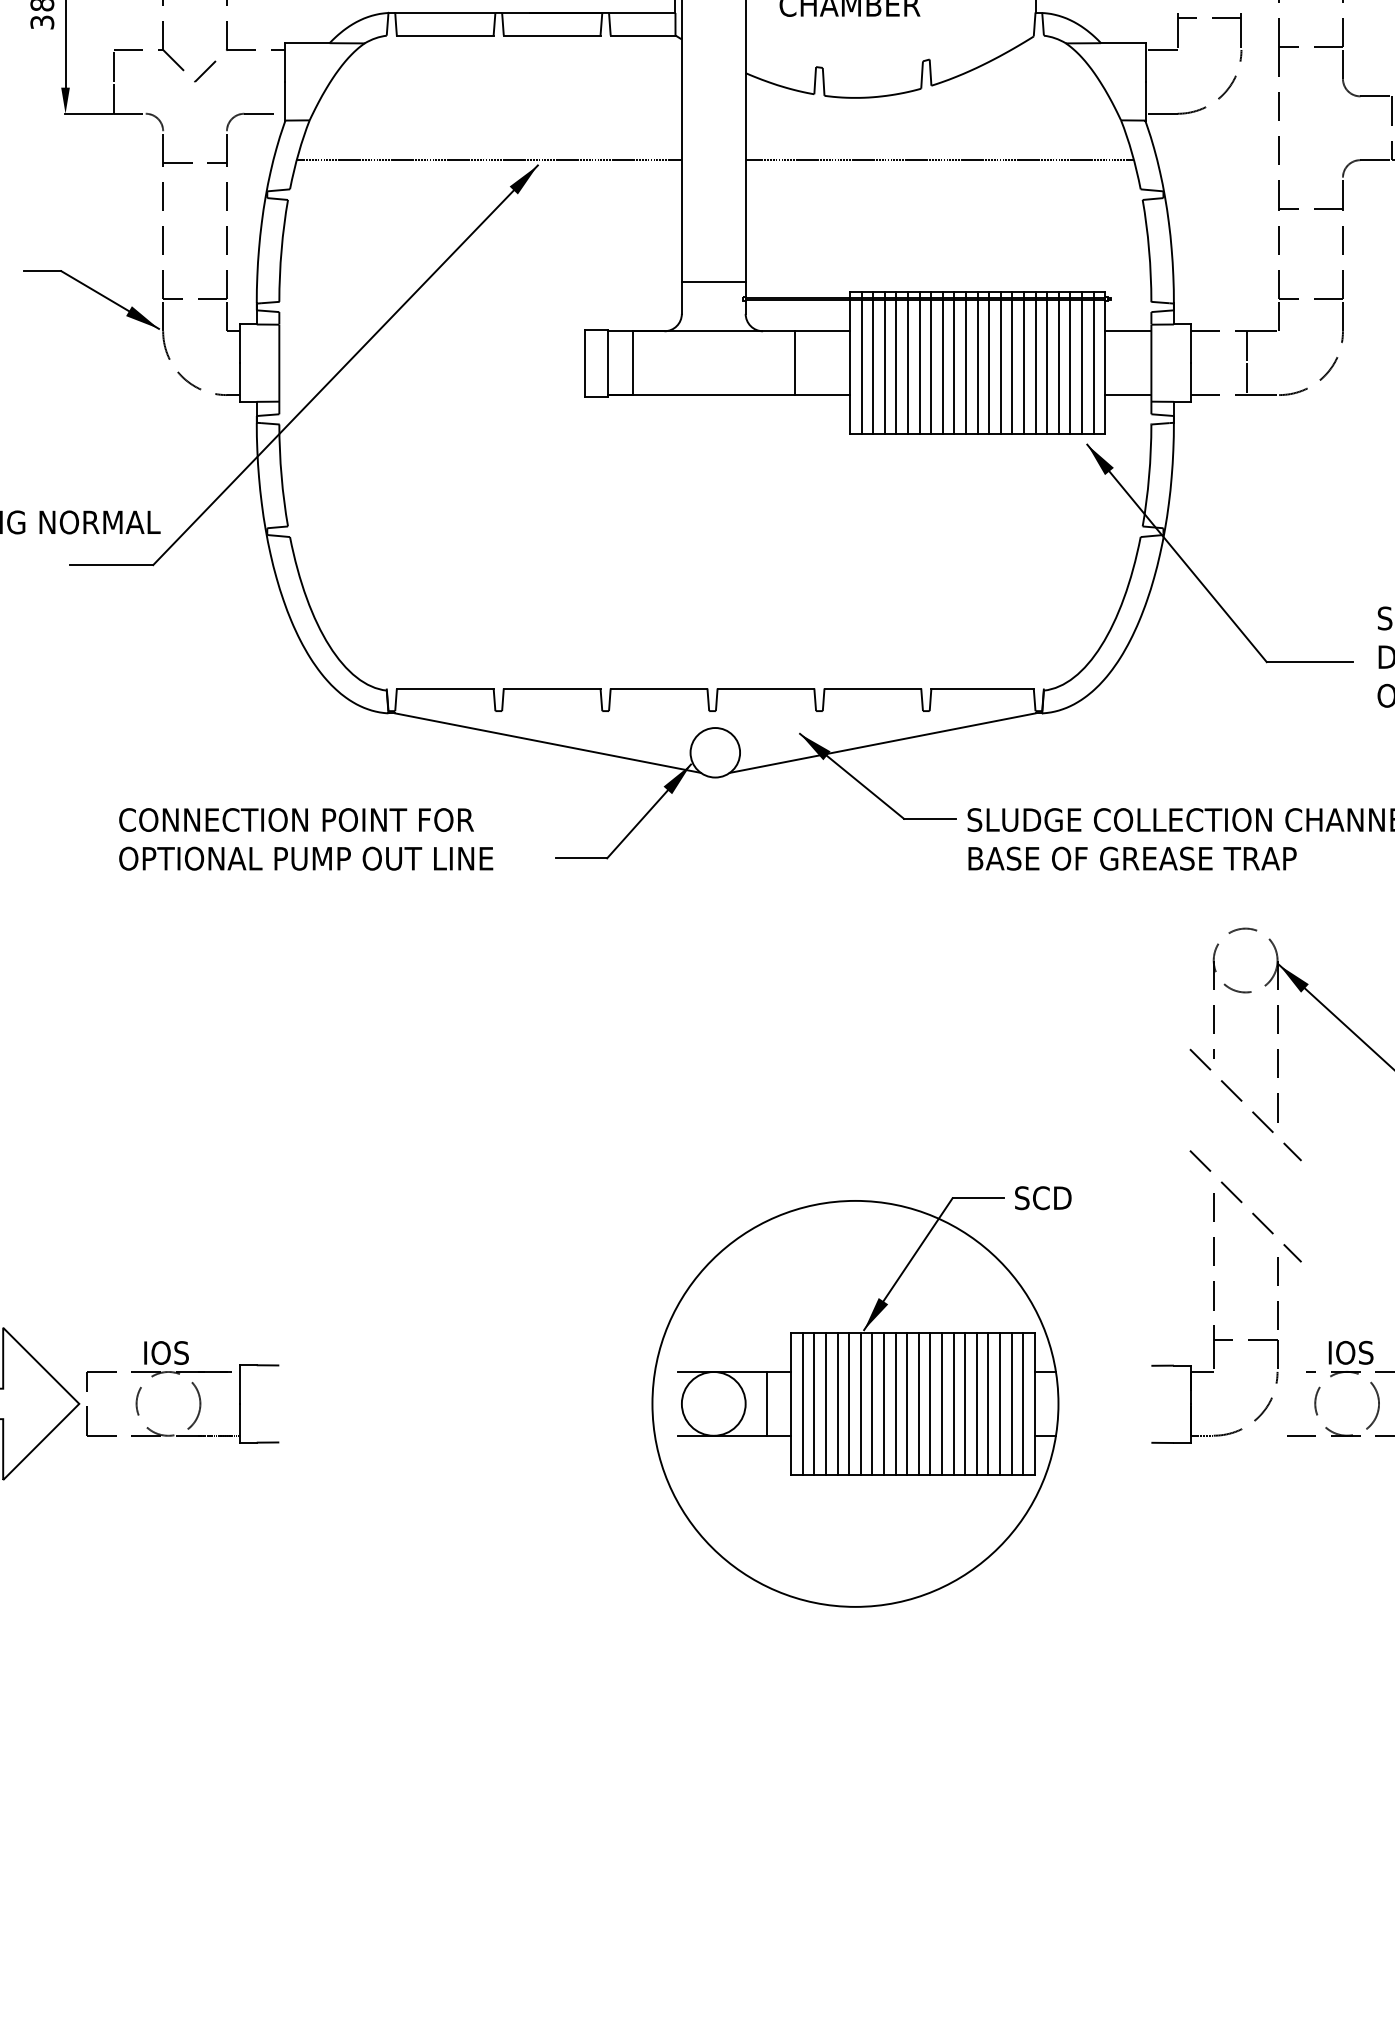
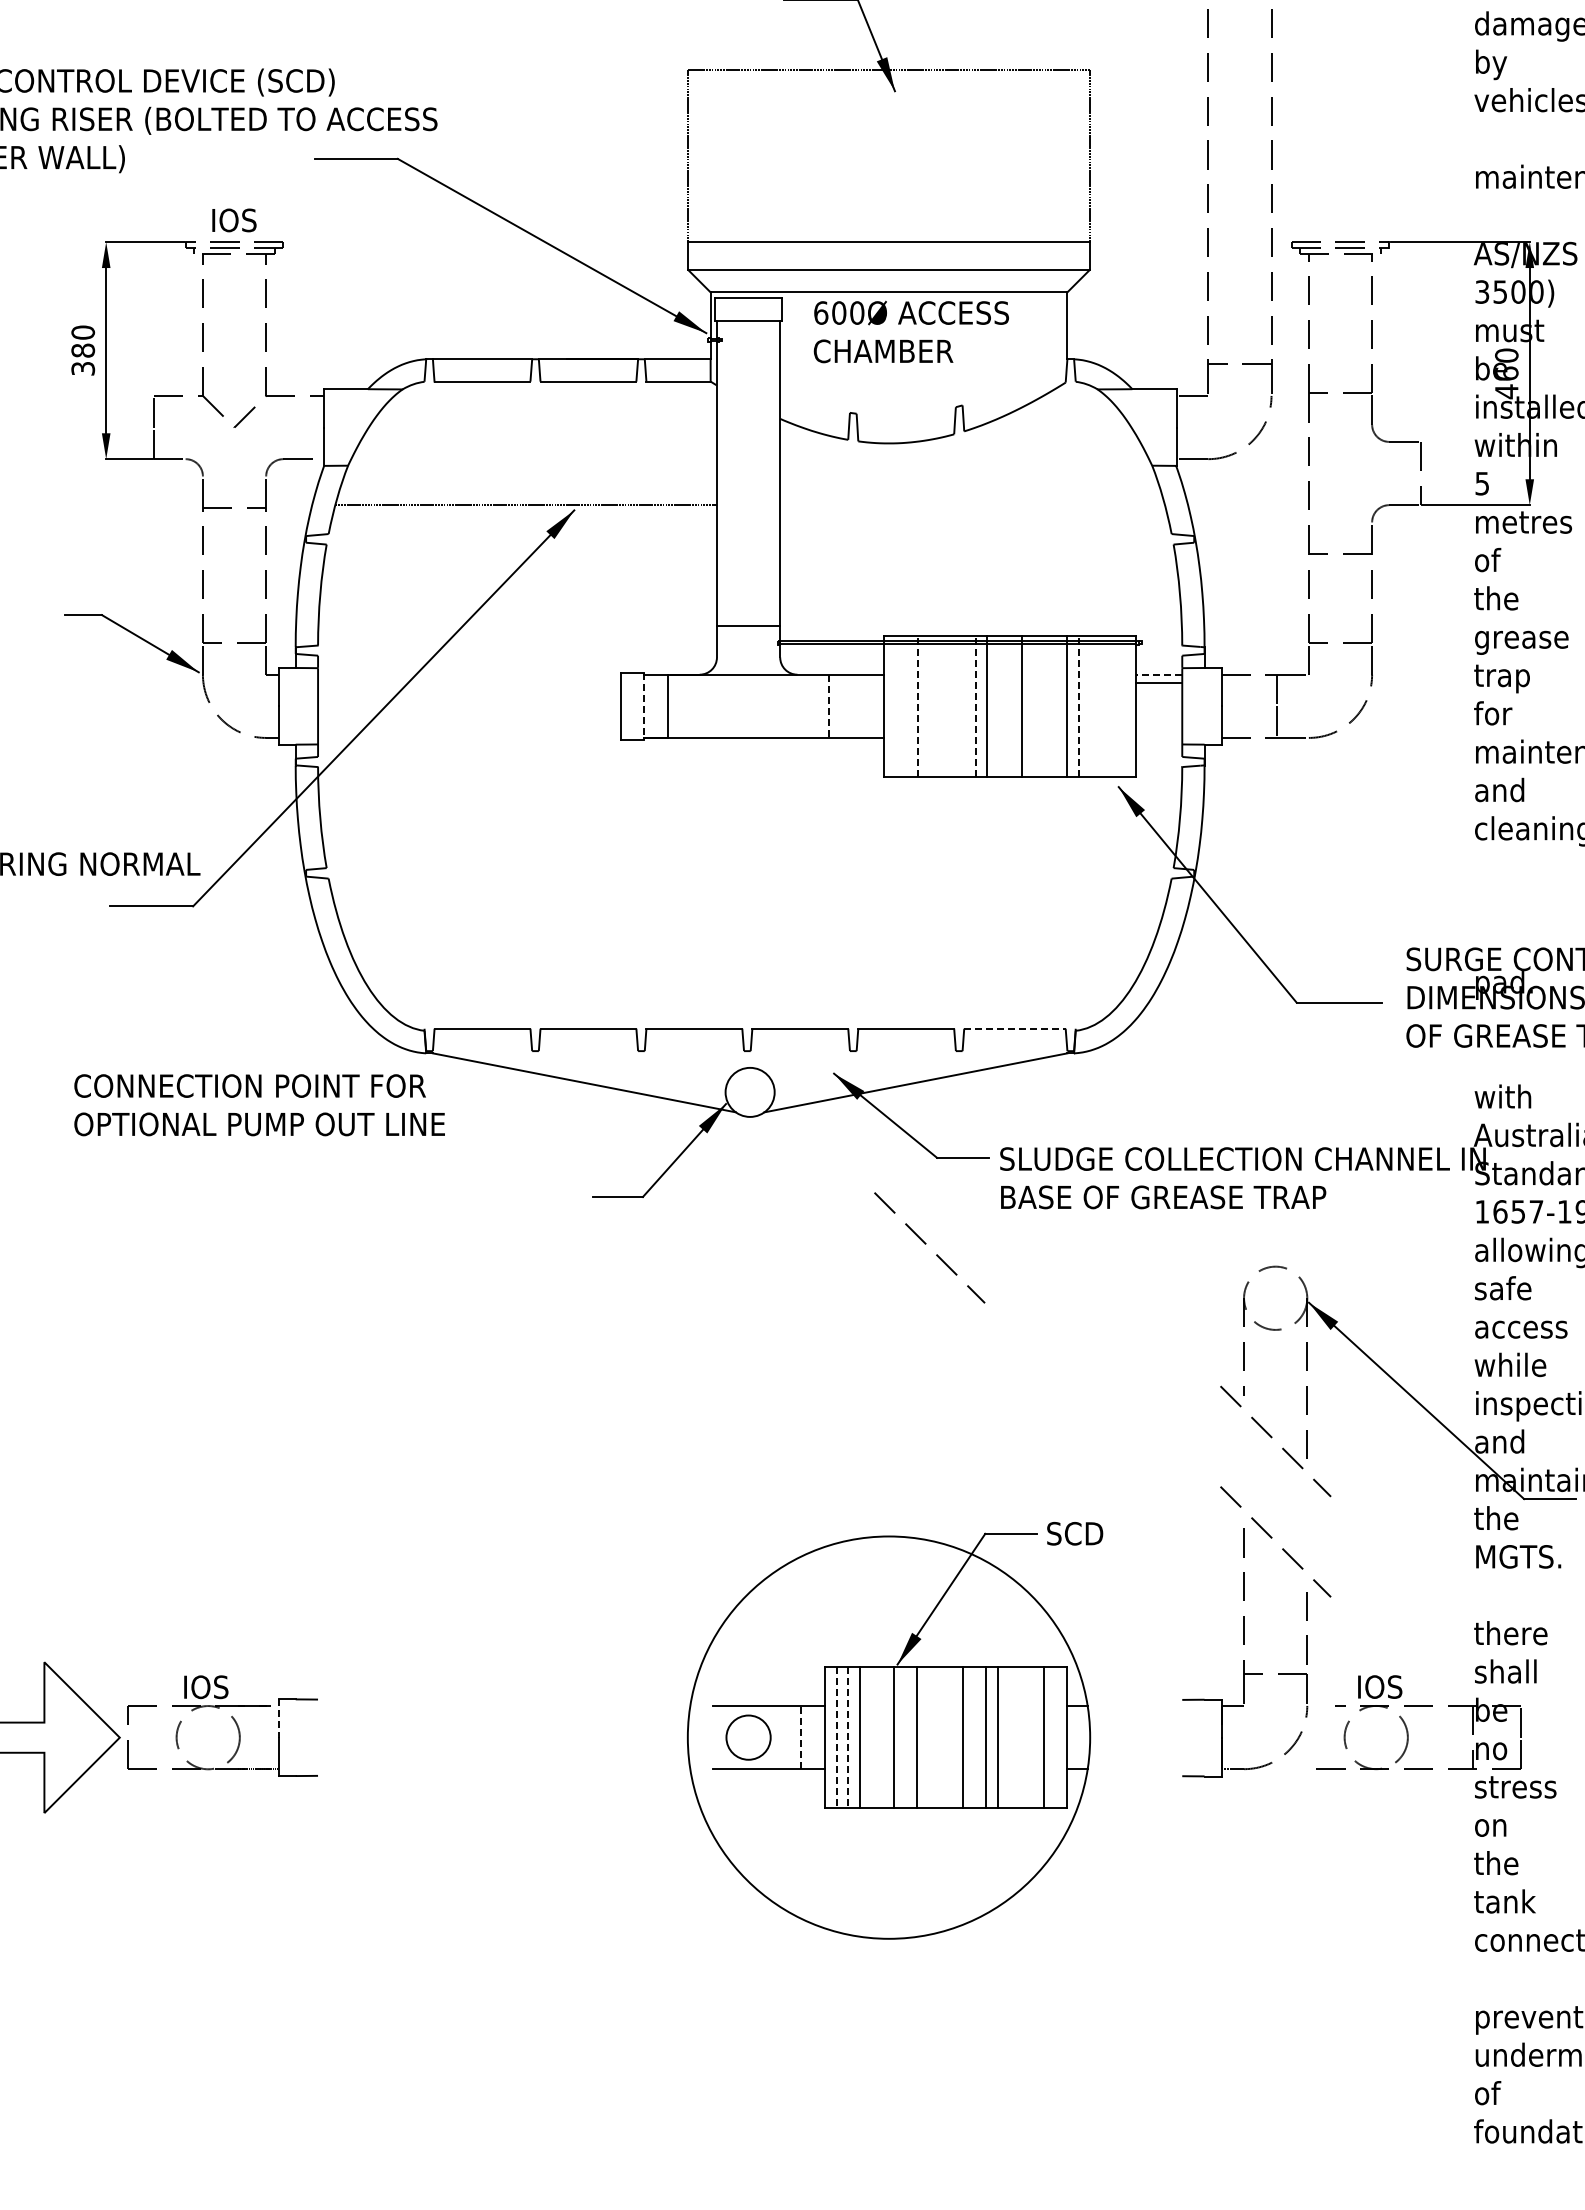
line: (939, 160) -> (972, 505), removed
line: (1128, 331) -> (1159, 674), solid -> dashed
line: (862, 362) -> (895, 705), removed
line: (873, 362) -> (906, 705), removed
line: (885, 362) -> (918, 705), solid -> dashed
line: (896, 362) -> (929, 705), removed
line: (908, 362) -> (941, 705), removed
line: (919, 362) -> (952, 705), removed
line: (931, 362) -> (964, 705), removed
line: (942, 362) -> (975, 705), solid -> dashed
line: (965, 362) -> (998, 705), removed
line: (978, 362) -> (1010, 705), removed
line: (1000, 362) -> (1032, 705), removed
line: (1012, 362) -> (1044, 705), removed
line: (1023, 362) -> (1055, 705), removed
line: (1046, 362) -> (1078, 705), solid -> dashed
line: (1058, 362) -> (1090, 705), removed
line: (1069, 362) -> (1101, 705), removed
line: (1082, 362) -> (1113, 705), removed
line: (1093, 362) -> (1124, 705), removed
line: (608, 363) -> (644, 706), solid -> dashed
line: (795, 363) -> (829, 706), solid -> dashed
line: (1127, 394) -> (1158, 682), moved
line: (982, 688) -> (1014, 1028), solid -> dashed
text: (306, 839) -> (259, 1105), moved
line: (893, 906) -> (926, 1244), added
line: (239, 1384) -> (278, 1718), solid -> dashed
circle: (713, 1403) -> (748, 1737), size x0.7
line: (766, 1403) -> (800, 1737), solid -> dashed
line: (837, 1403) -> (871, 1737), removed
line: (848, 1403) -> (882, 1737), removed
line: (872, 1403) -> (905, 1737), removed
line: (895, 1403) -> (928, 1737), removed
line: (907, 1403) -> (940, 1737), removed
line: (918, 1403) -> (951, 1737), removed
line: (941, 1403) -> (974, 1737), removed
line: (977, 1403) -> (1009, 1737), removed
line: (988, 1403) -> (1020, 1737), removed
line: (1000, 1403) -> (1032, 1737), removed
line: (1023, 1403) -> (1055, 1737), removed
line: (802, 1404) -> (836, 1738), solid -> dashed
line: (814, 1404) -> (848, 1738), solid -> dashed

